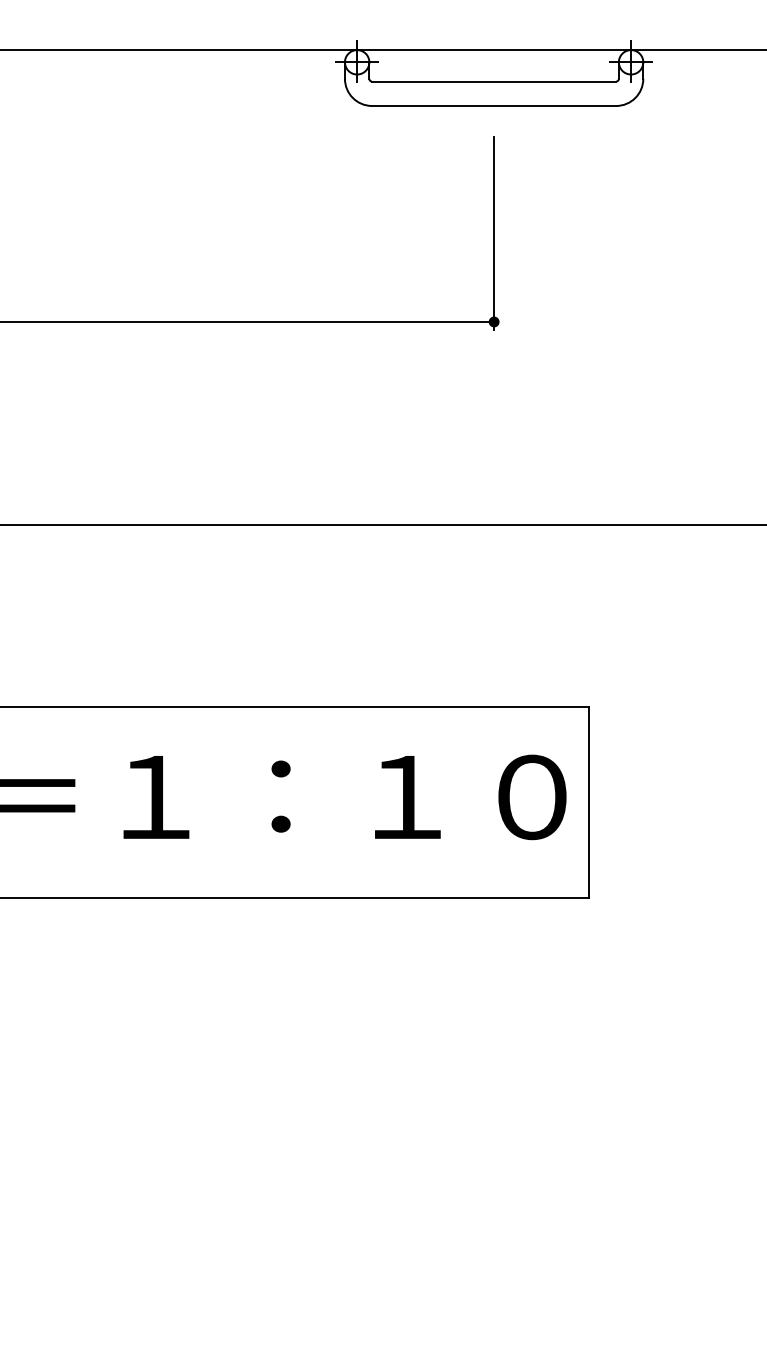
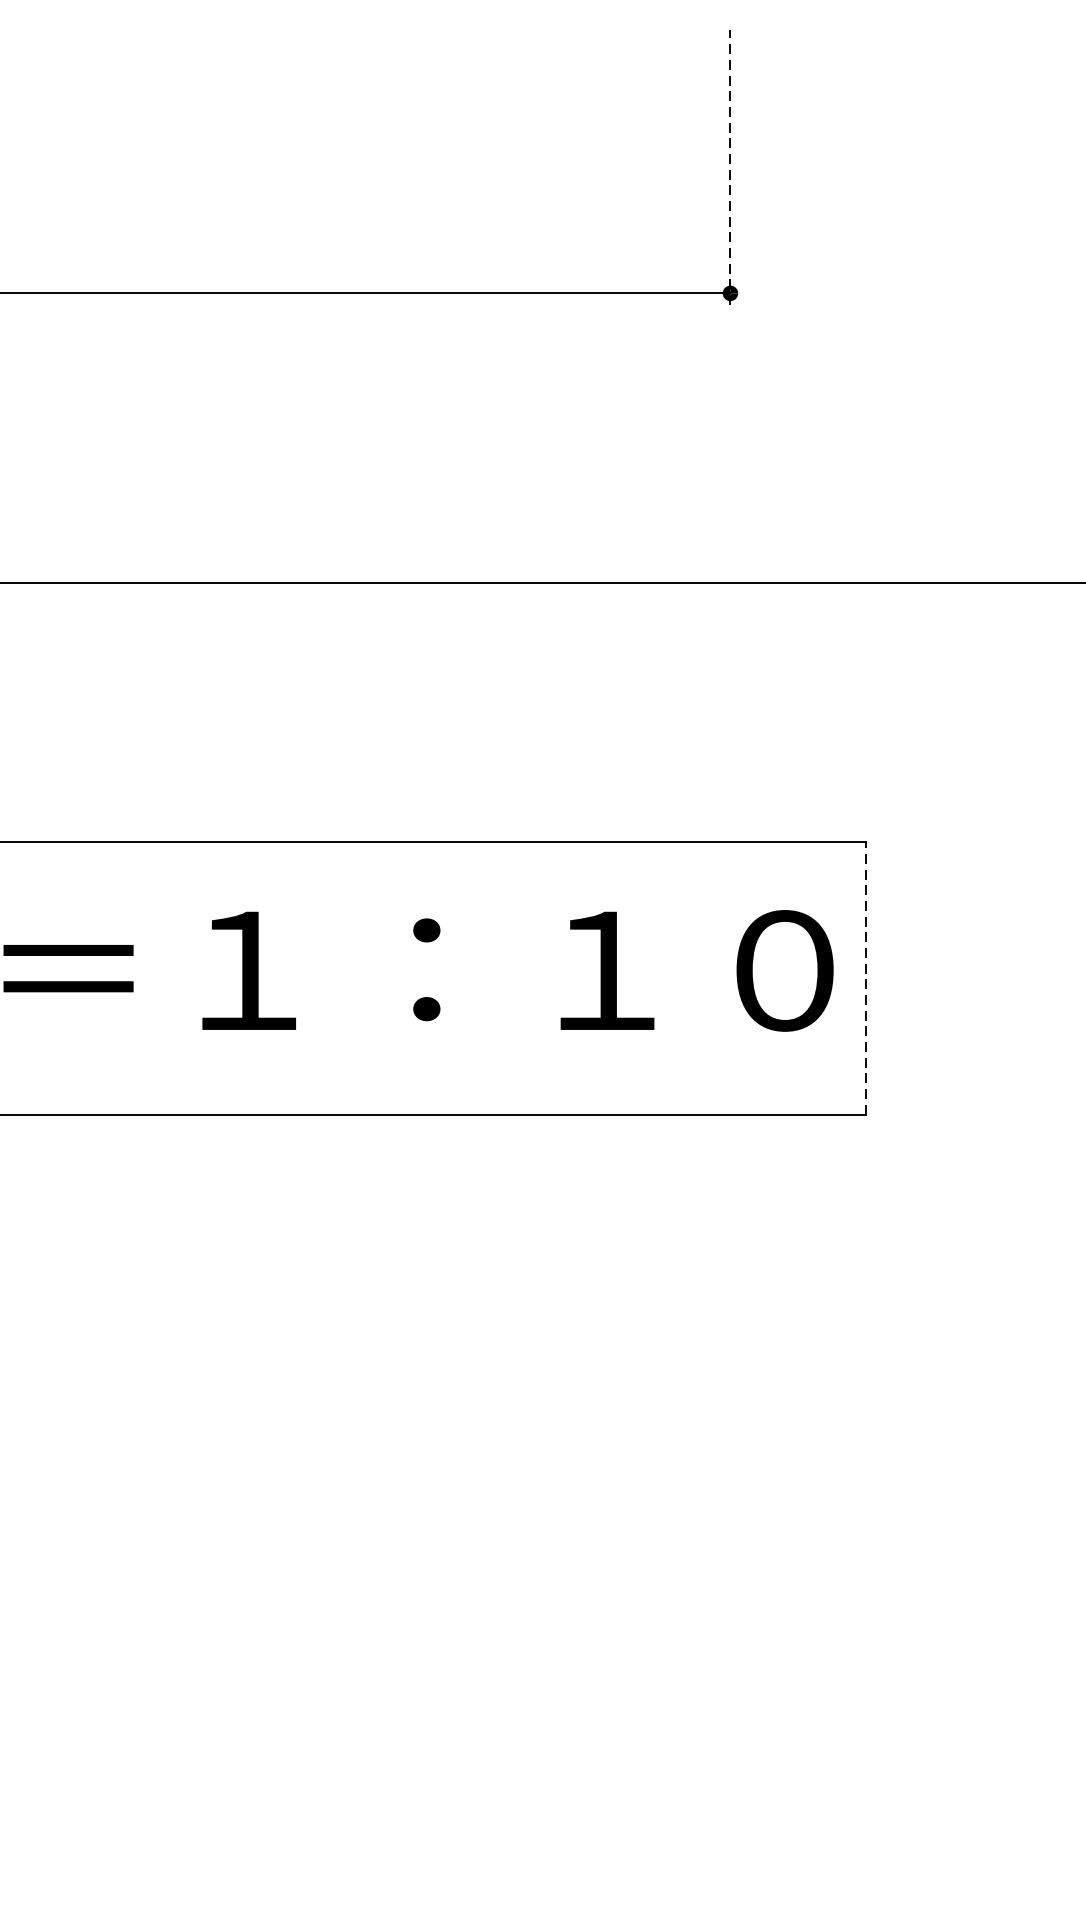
line: (494, 233) -> (730, 167), solid -> dashed
line: (589, 802) -> (866, 978), solid -> dashed

